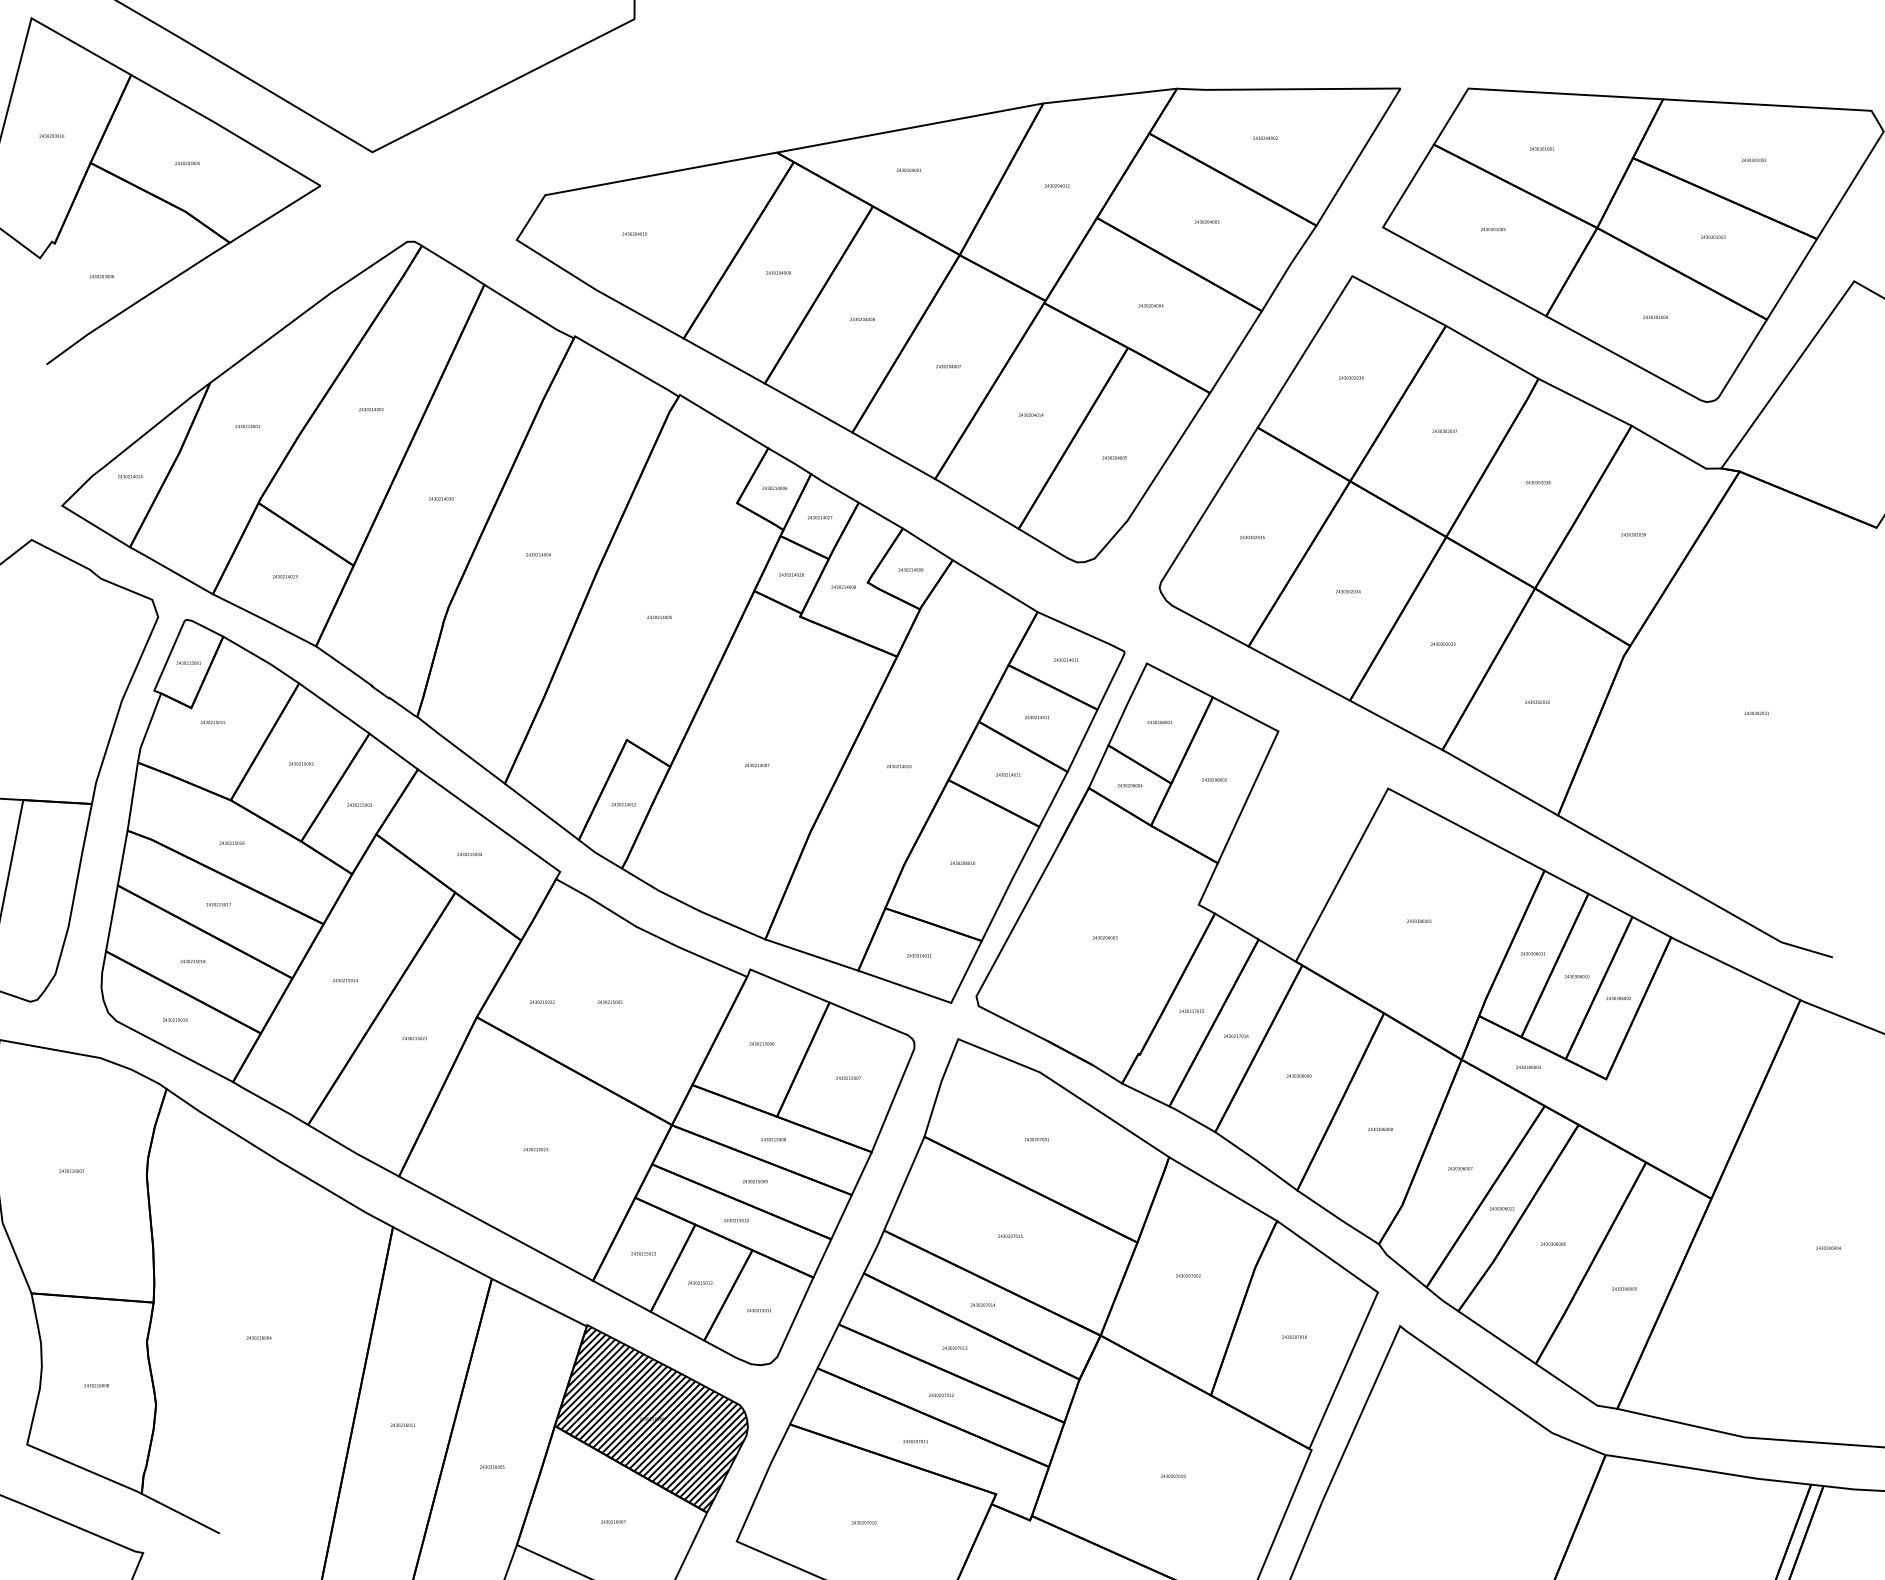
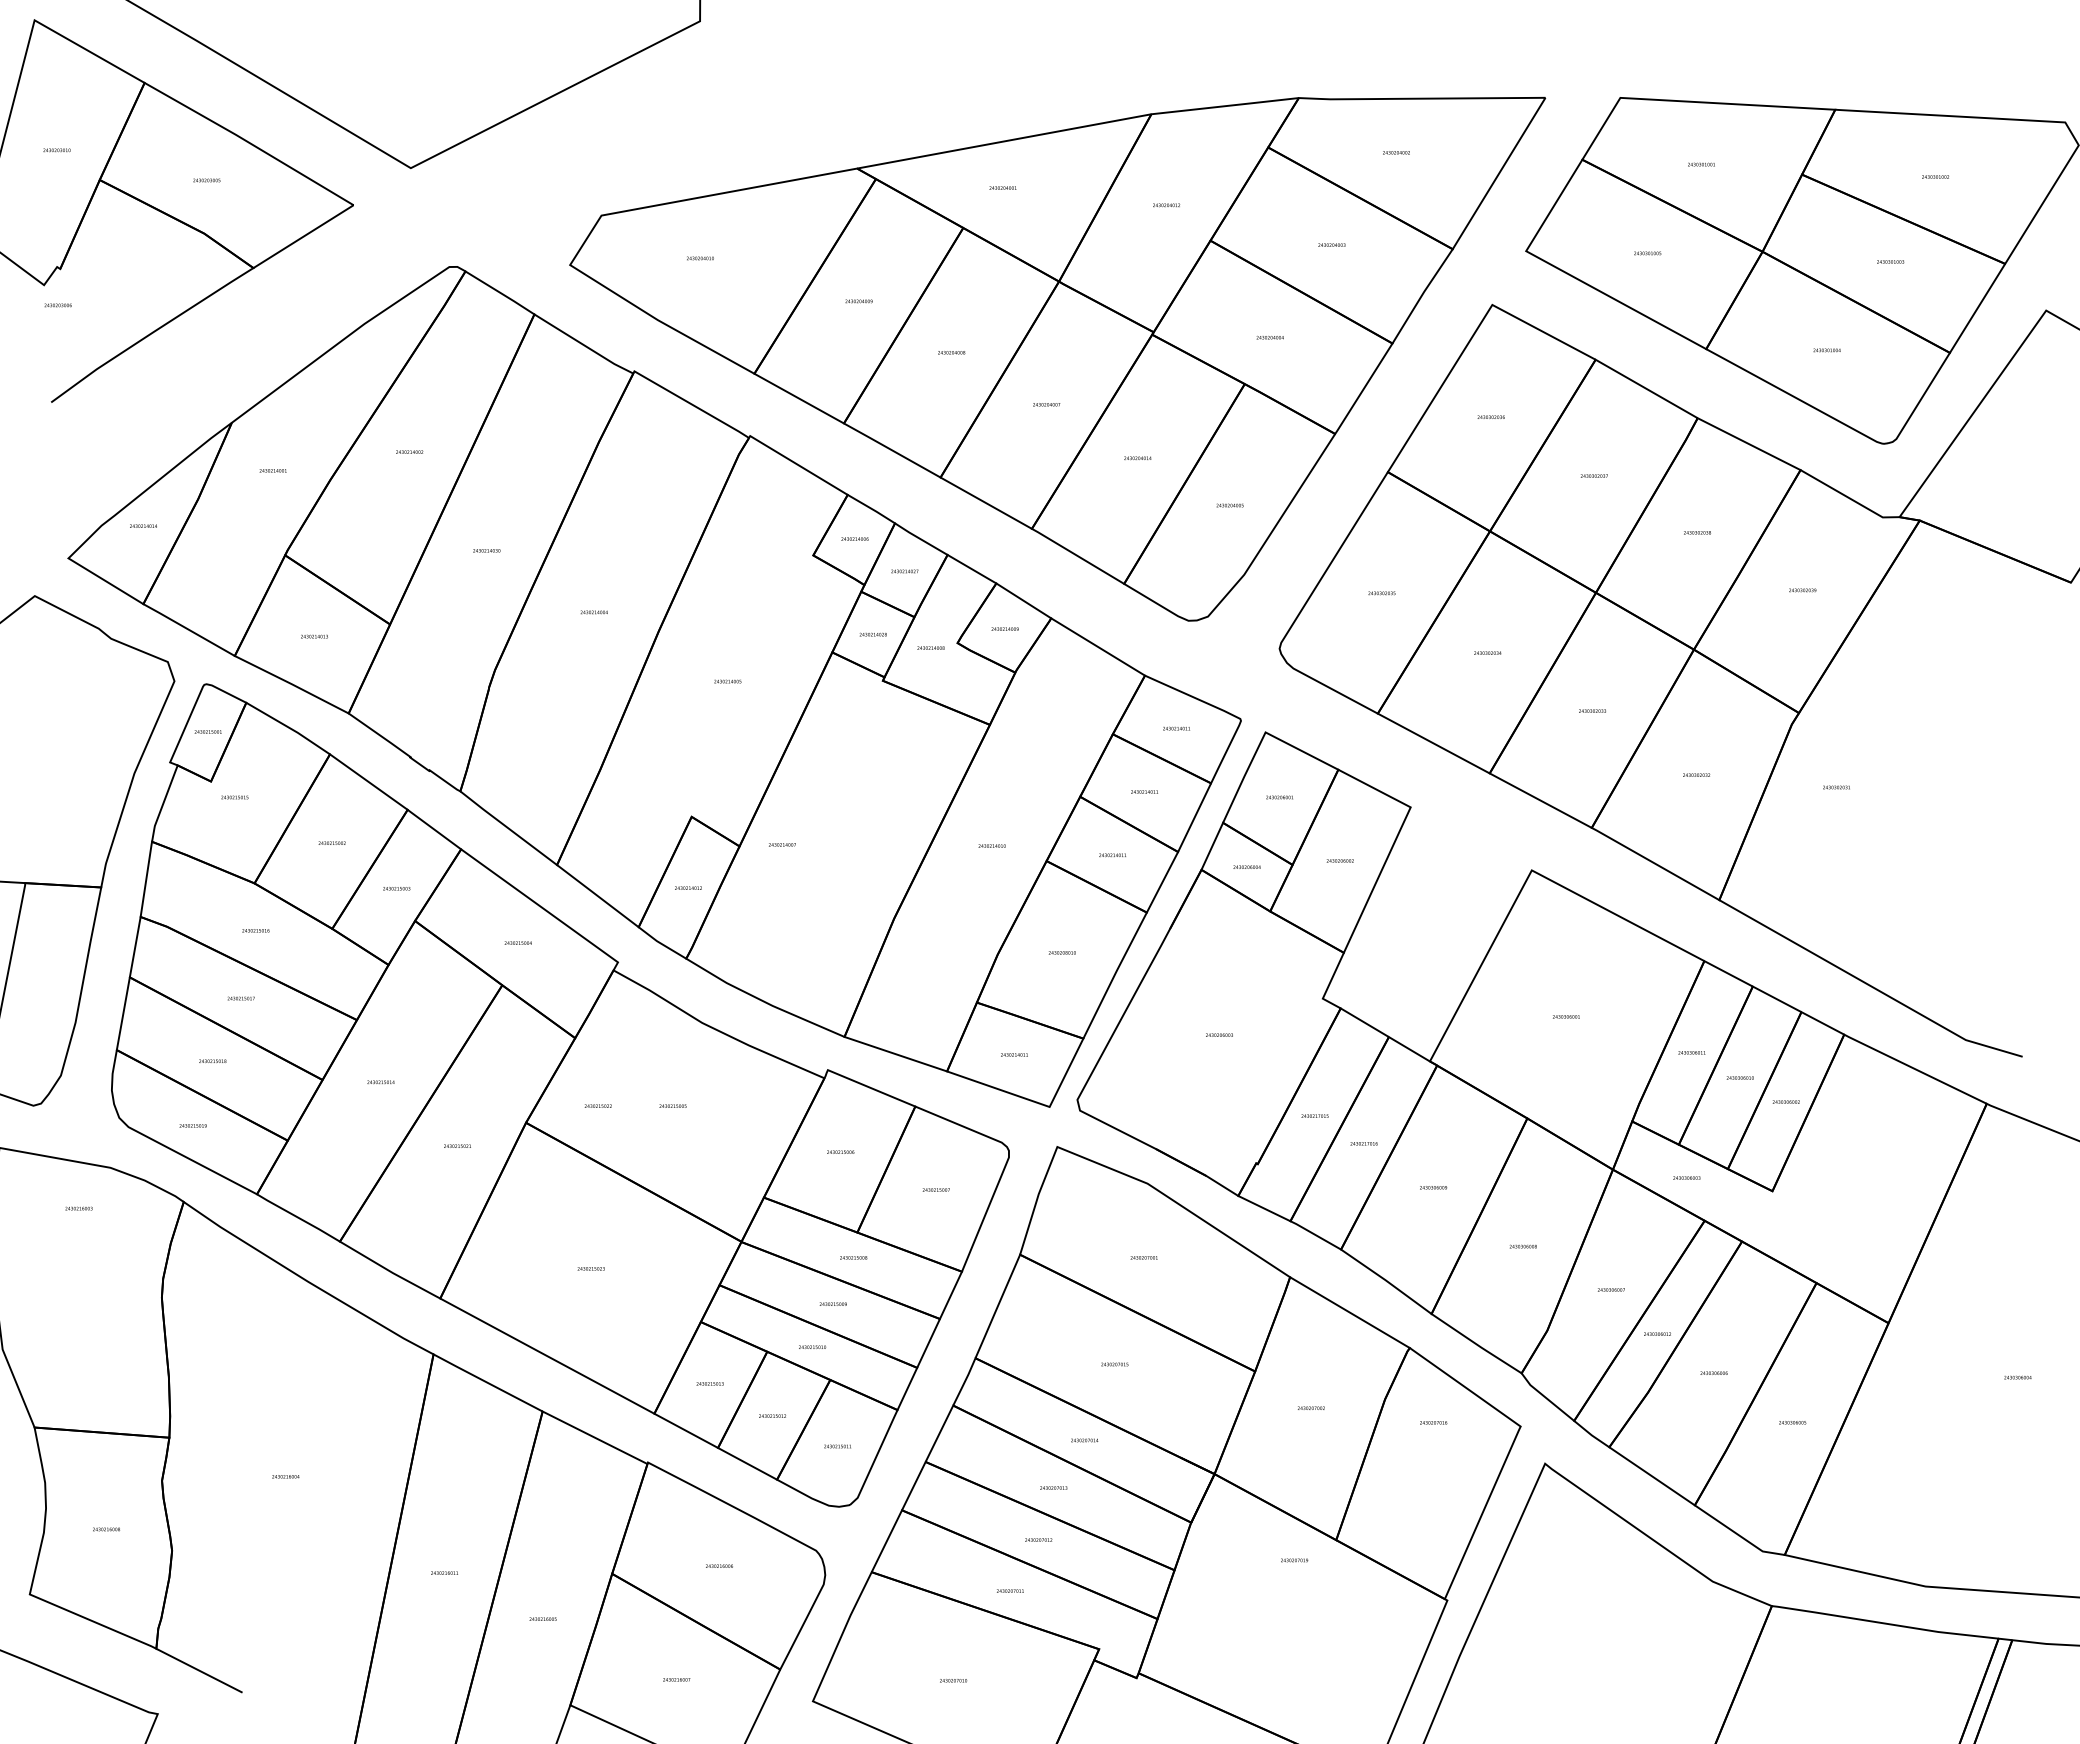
text: (101, 276) -> (57, 305), moved
text: (1756, 713) -> (1836, 787), moved
text: (757, 765) -> (782, 844), moved
text: (71, 1171) -> (78, 1208), moved
text: (1294, 1336) -> (1433, 1422), moved
hatch: (652, 1418) -> (719, 1565), removed
text: (1173, 1476) -> (1294, 1560), moved

